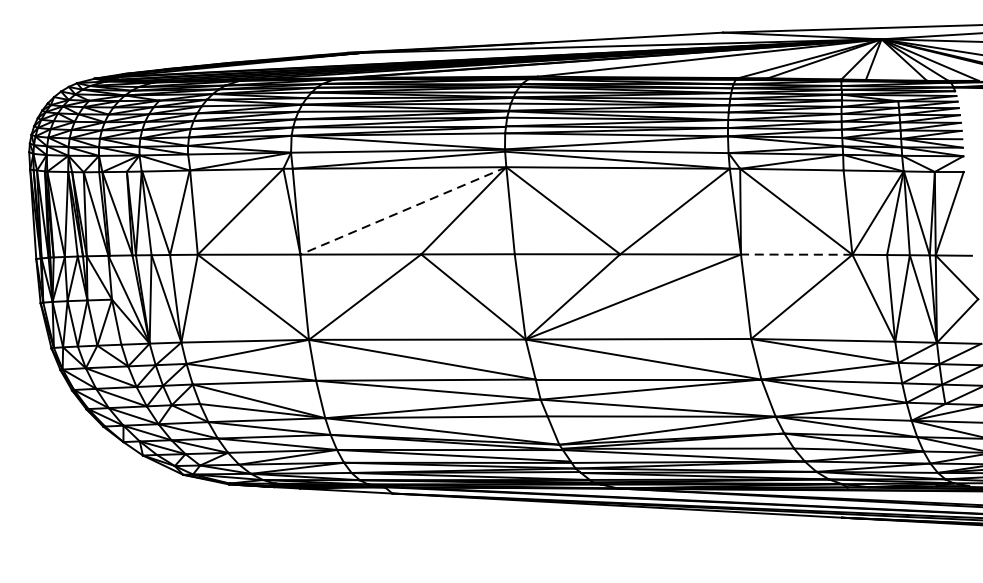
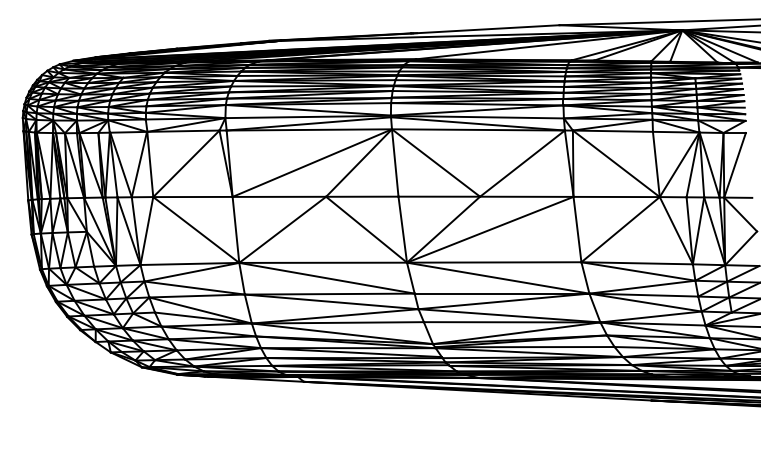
line: (403, 211) -> (312, 163), dashed -> solid
line: (796, 254) -> (616, 196), dashed -> solid

